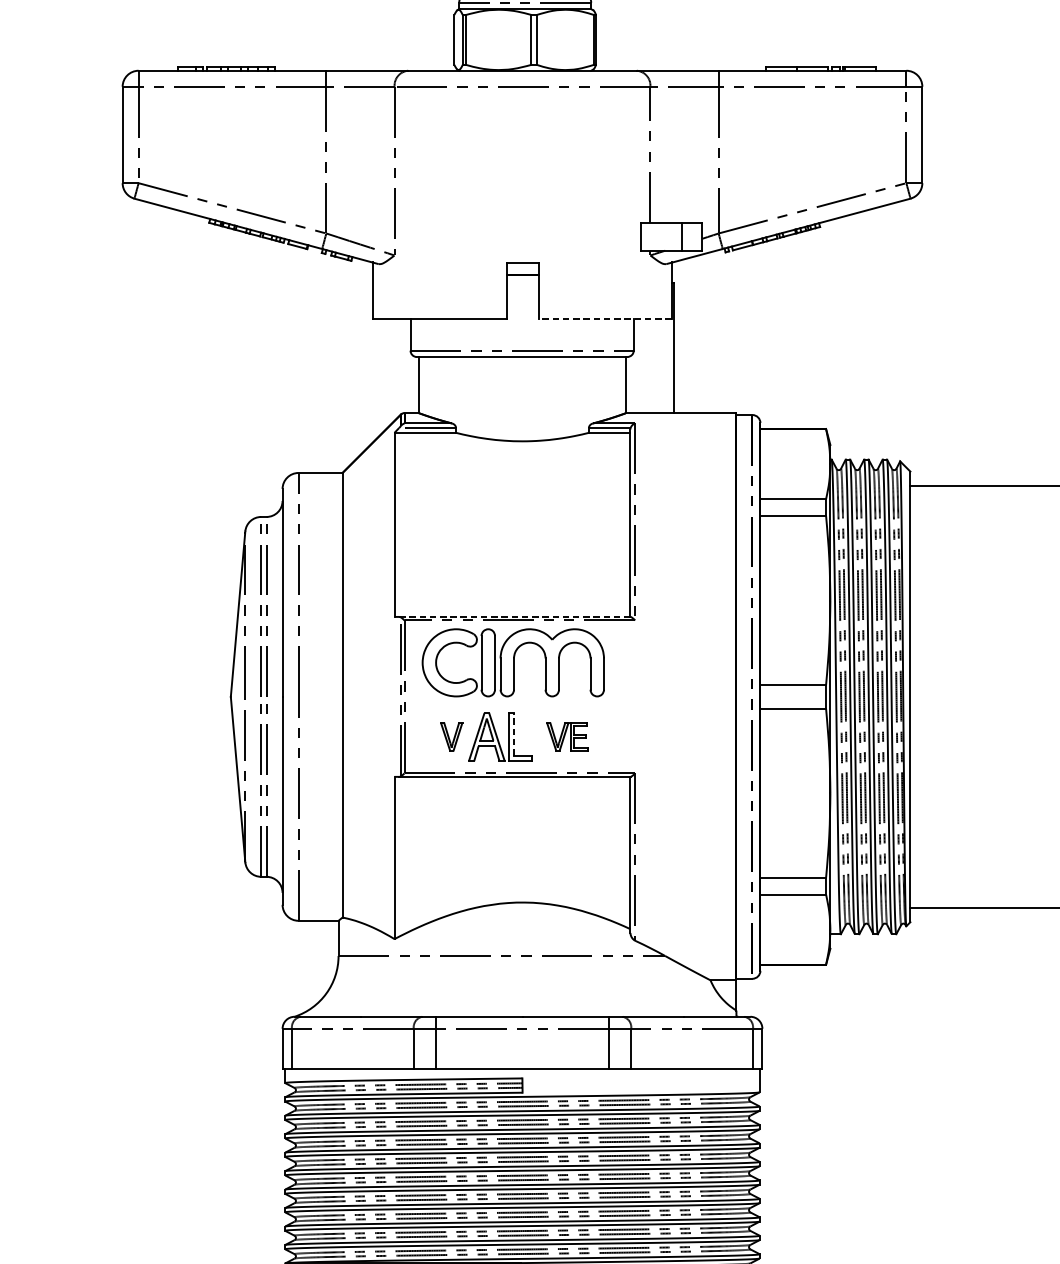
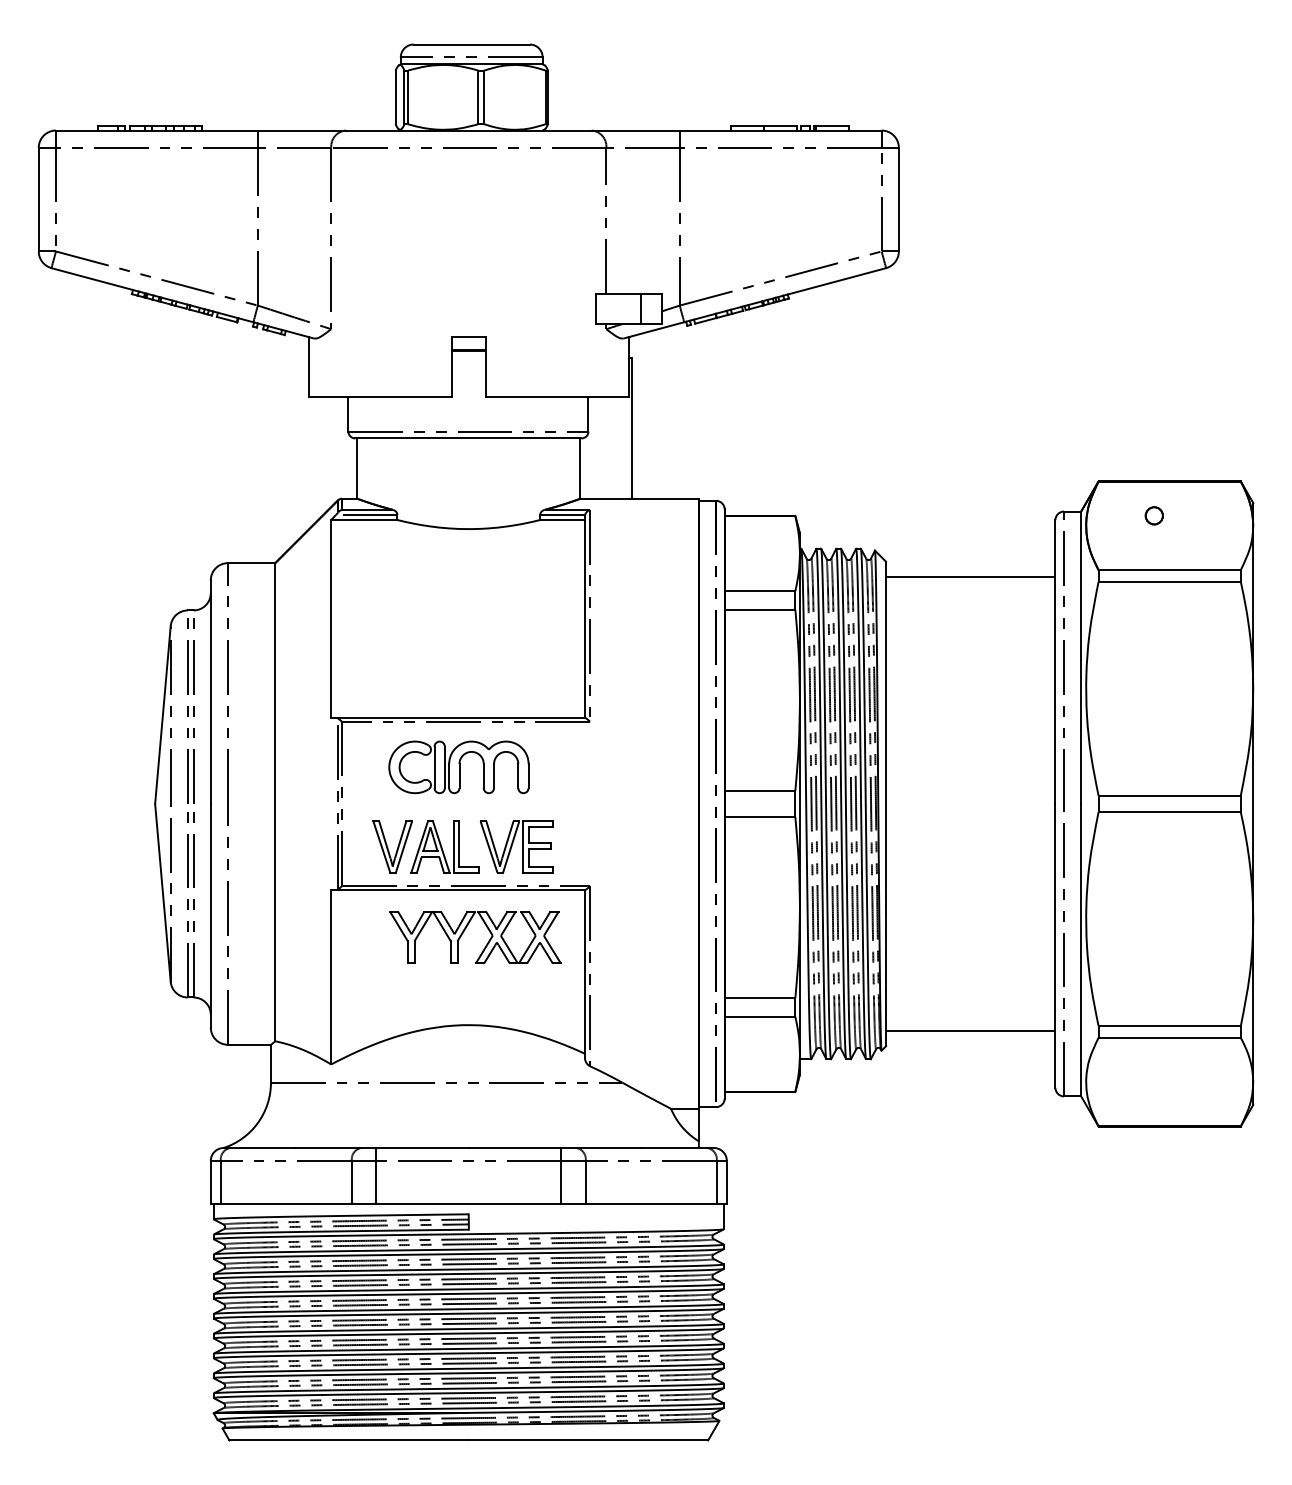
line: (604, 318) -> (557, 397), dashed -> solid
line: (514, 616) -> (460, 717), dashed -> solid
part: (512, 662) -> (458, 767), size x0.71
line: (513, 734) -> (459, 844), dashed -> solid
part: (451, 736) -> (392, 846), size x1.67
part: (566, 736) -> (516, 846), size x1.67
part: (519, 814) -> (465, 930), added

